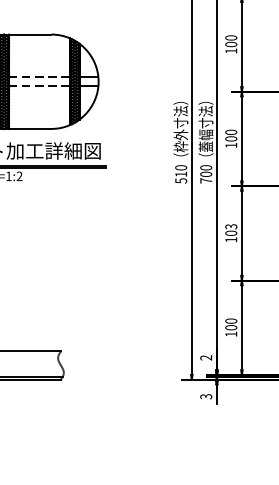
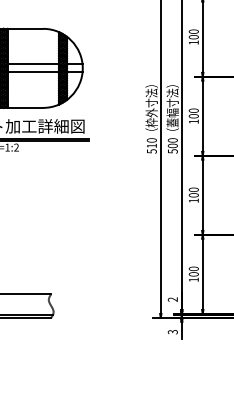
line: (39, 77) -> (33, 64), dashed -> solid
line: (39, 86) -> (33, 72), dashed -> solid
text: (205, 181) -> (172, 151), 700 -> 500
text: (230, 226) -> (193, 189), 103 -> 100

